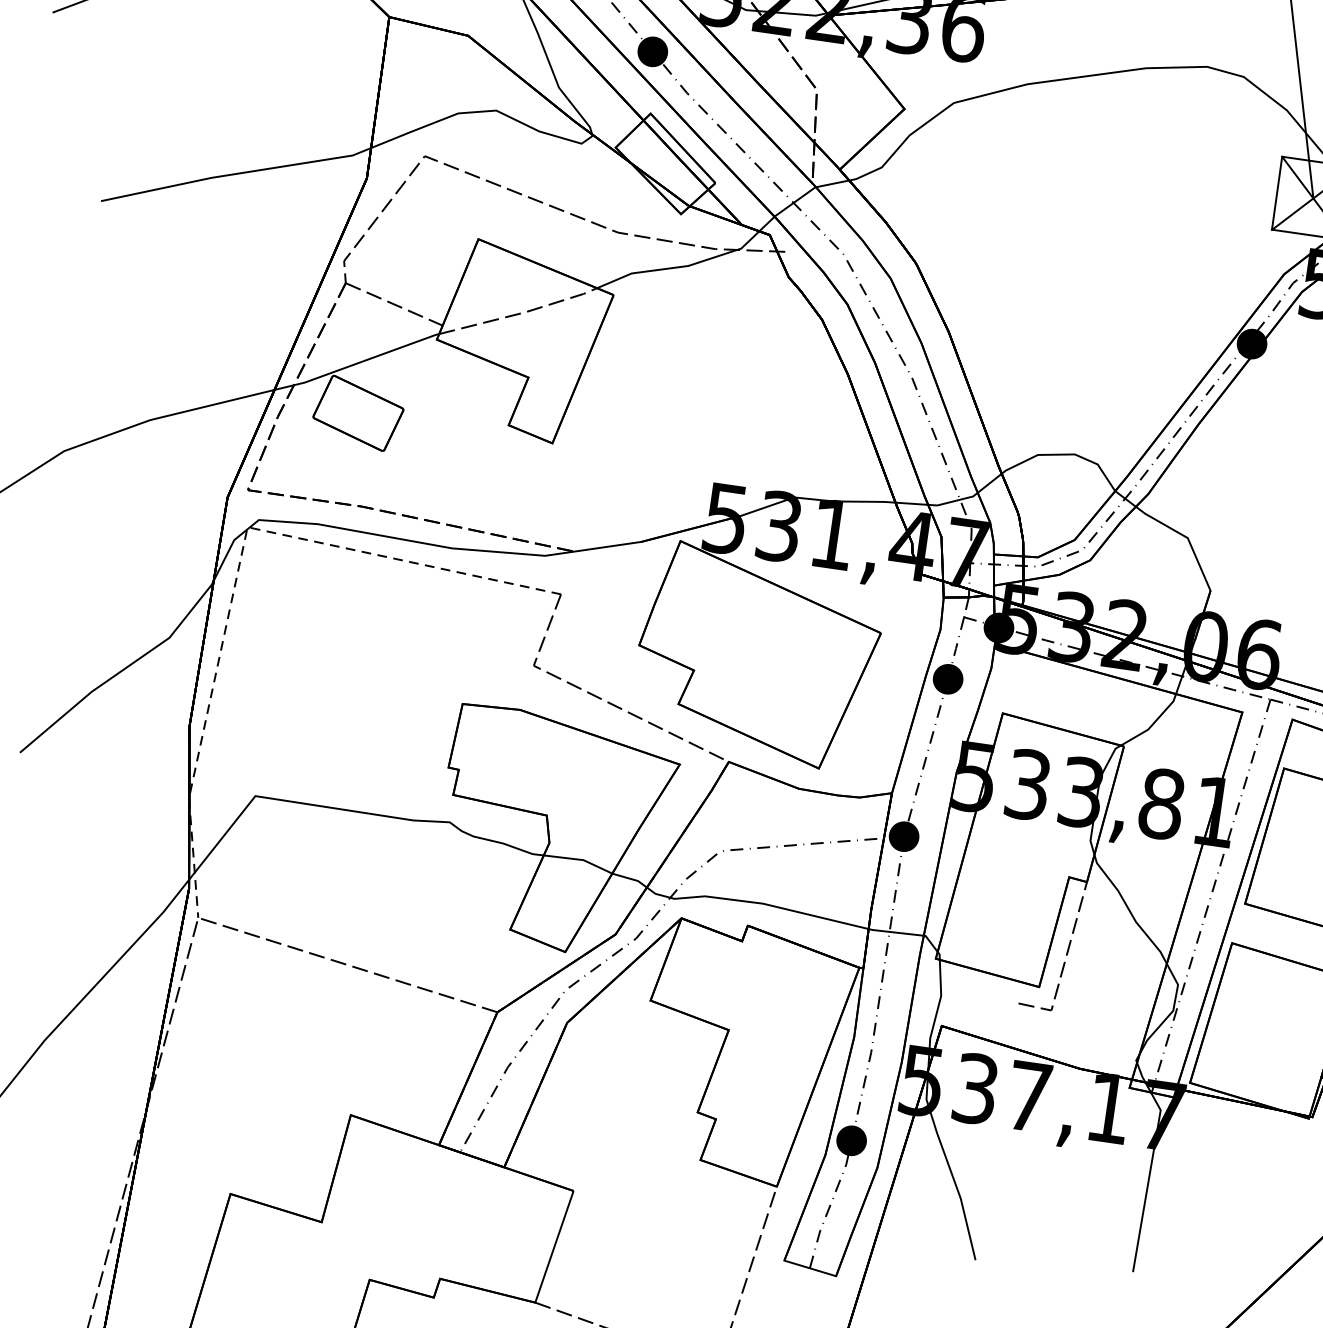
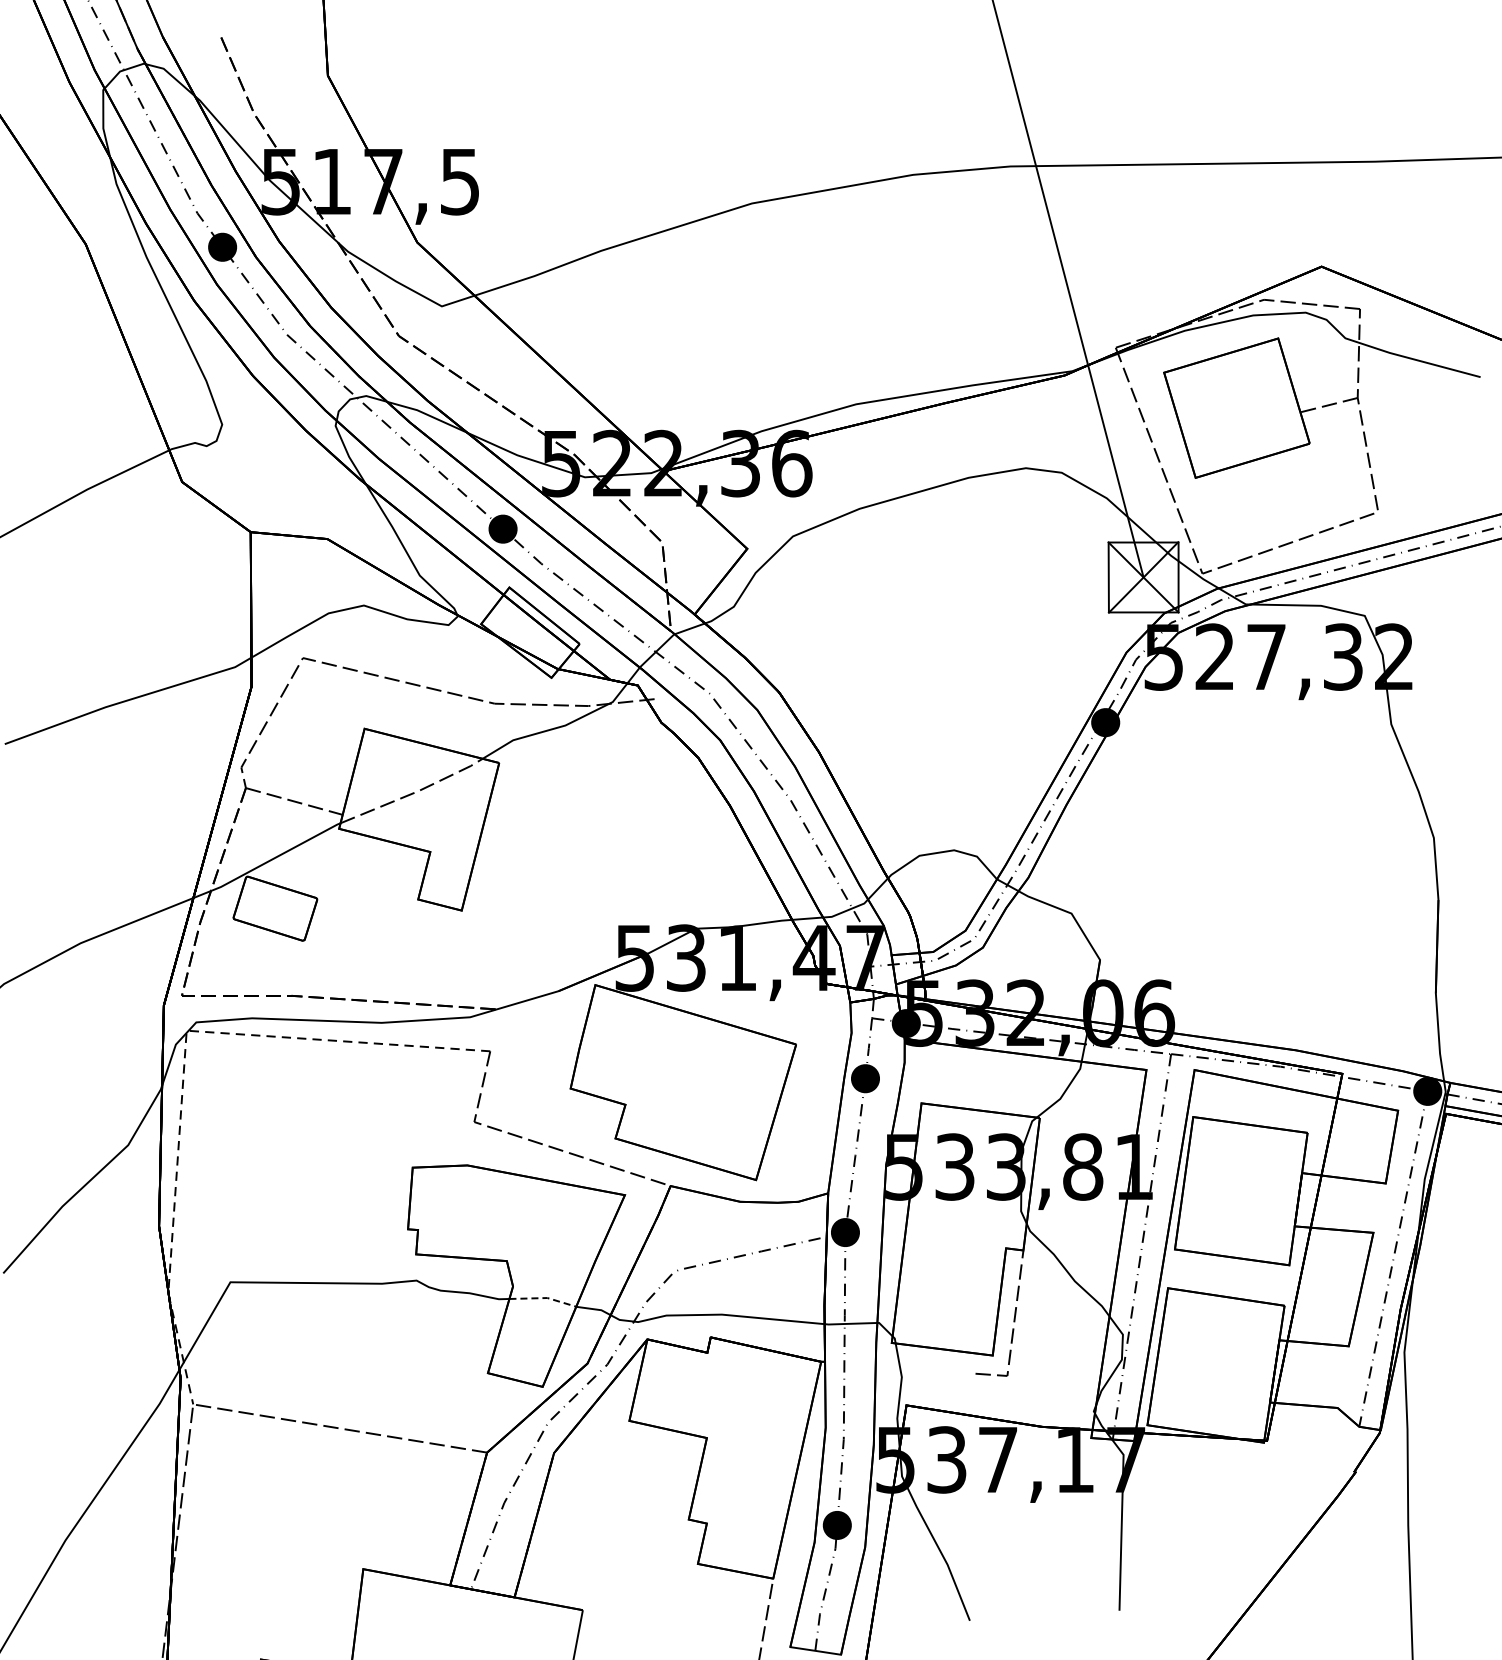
line: (580, 860) -> (544, 1298), solid -> dashed

